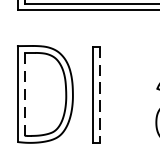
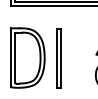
line: (25, 95) -> (15, 58), dashed -> solid
line: (100, 95) -> (61, 58), dashed -> solid

